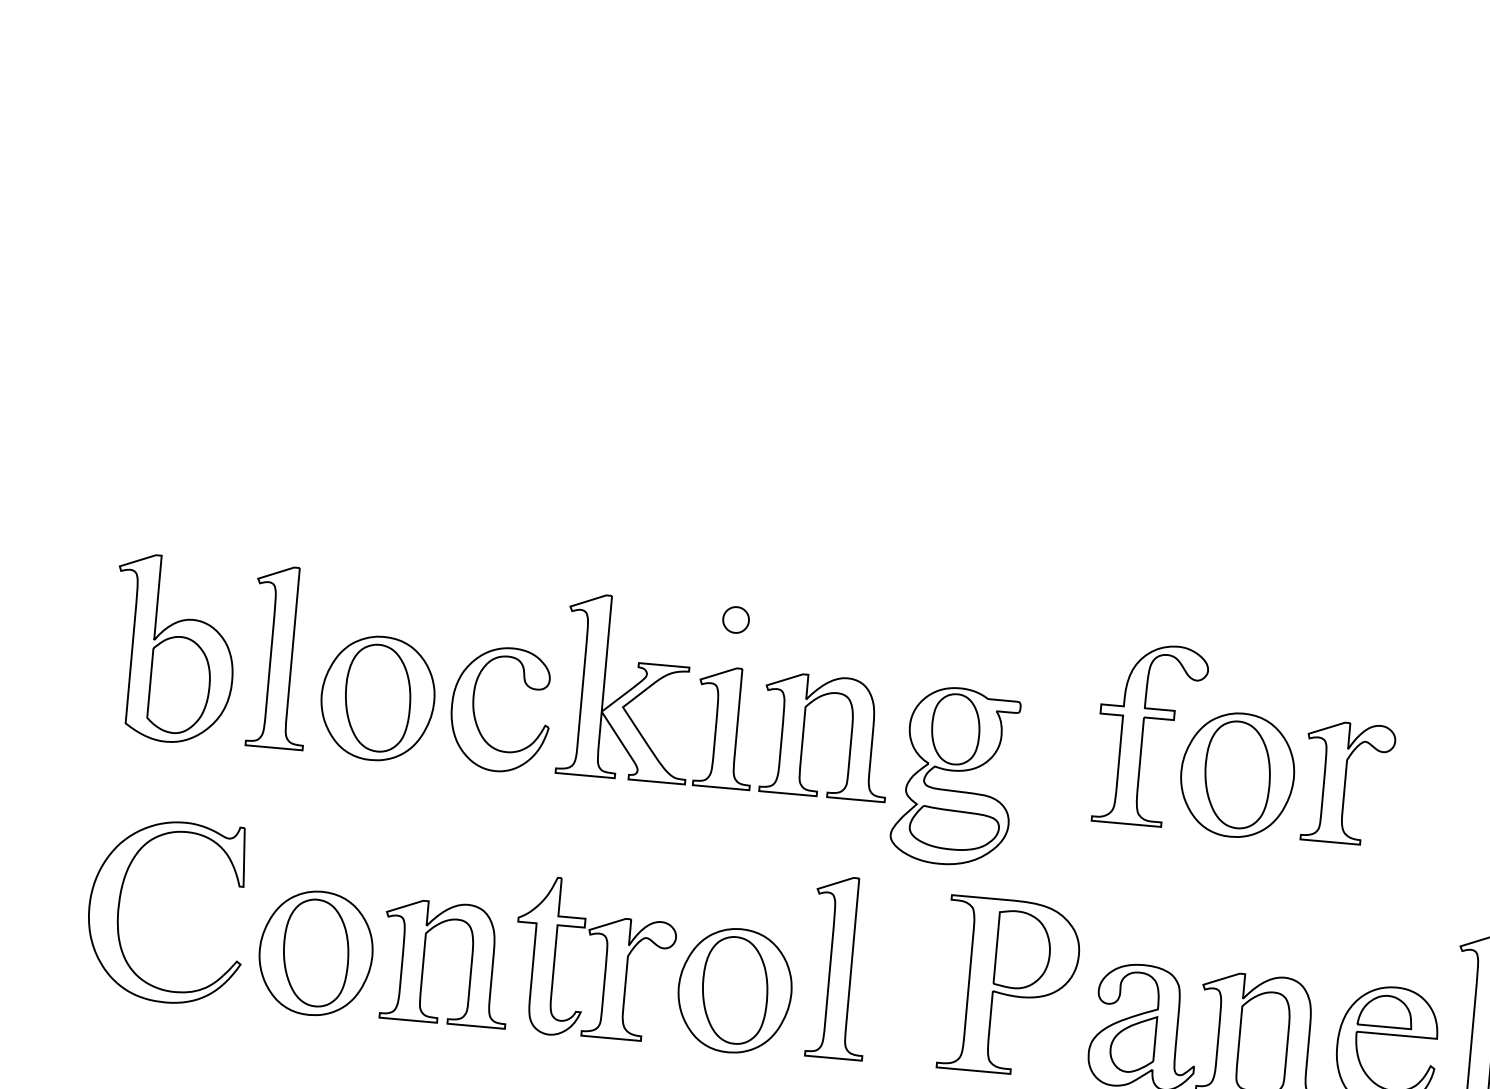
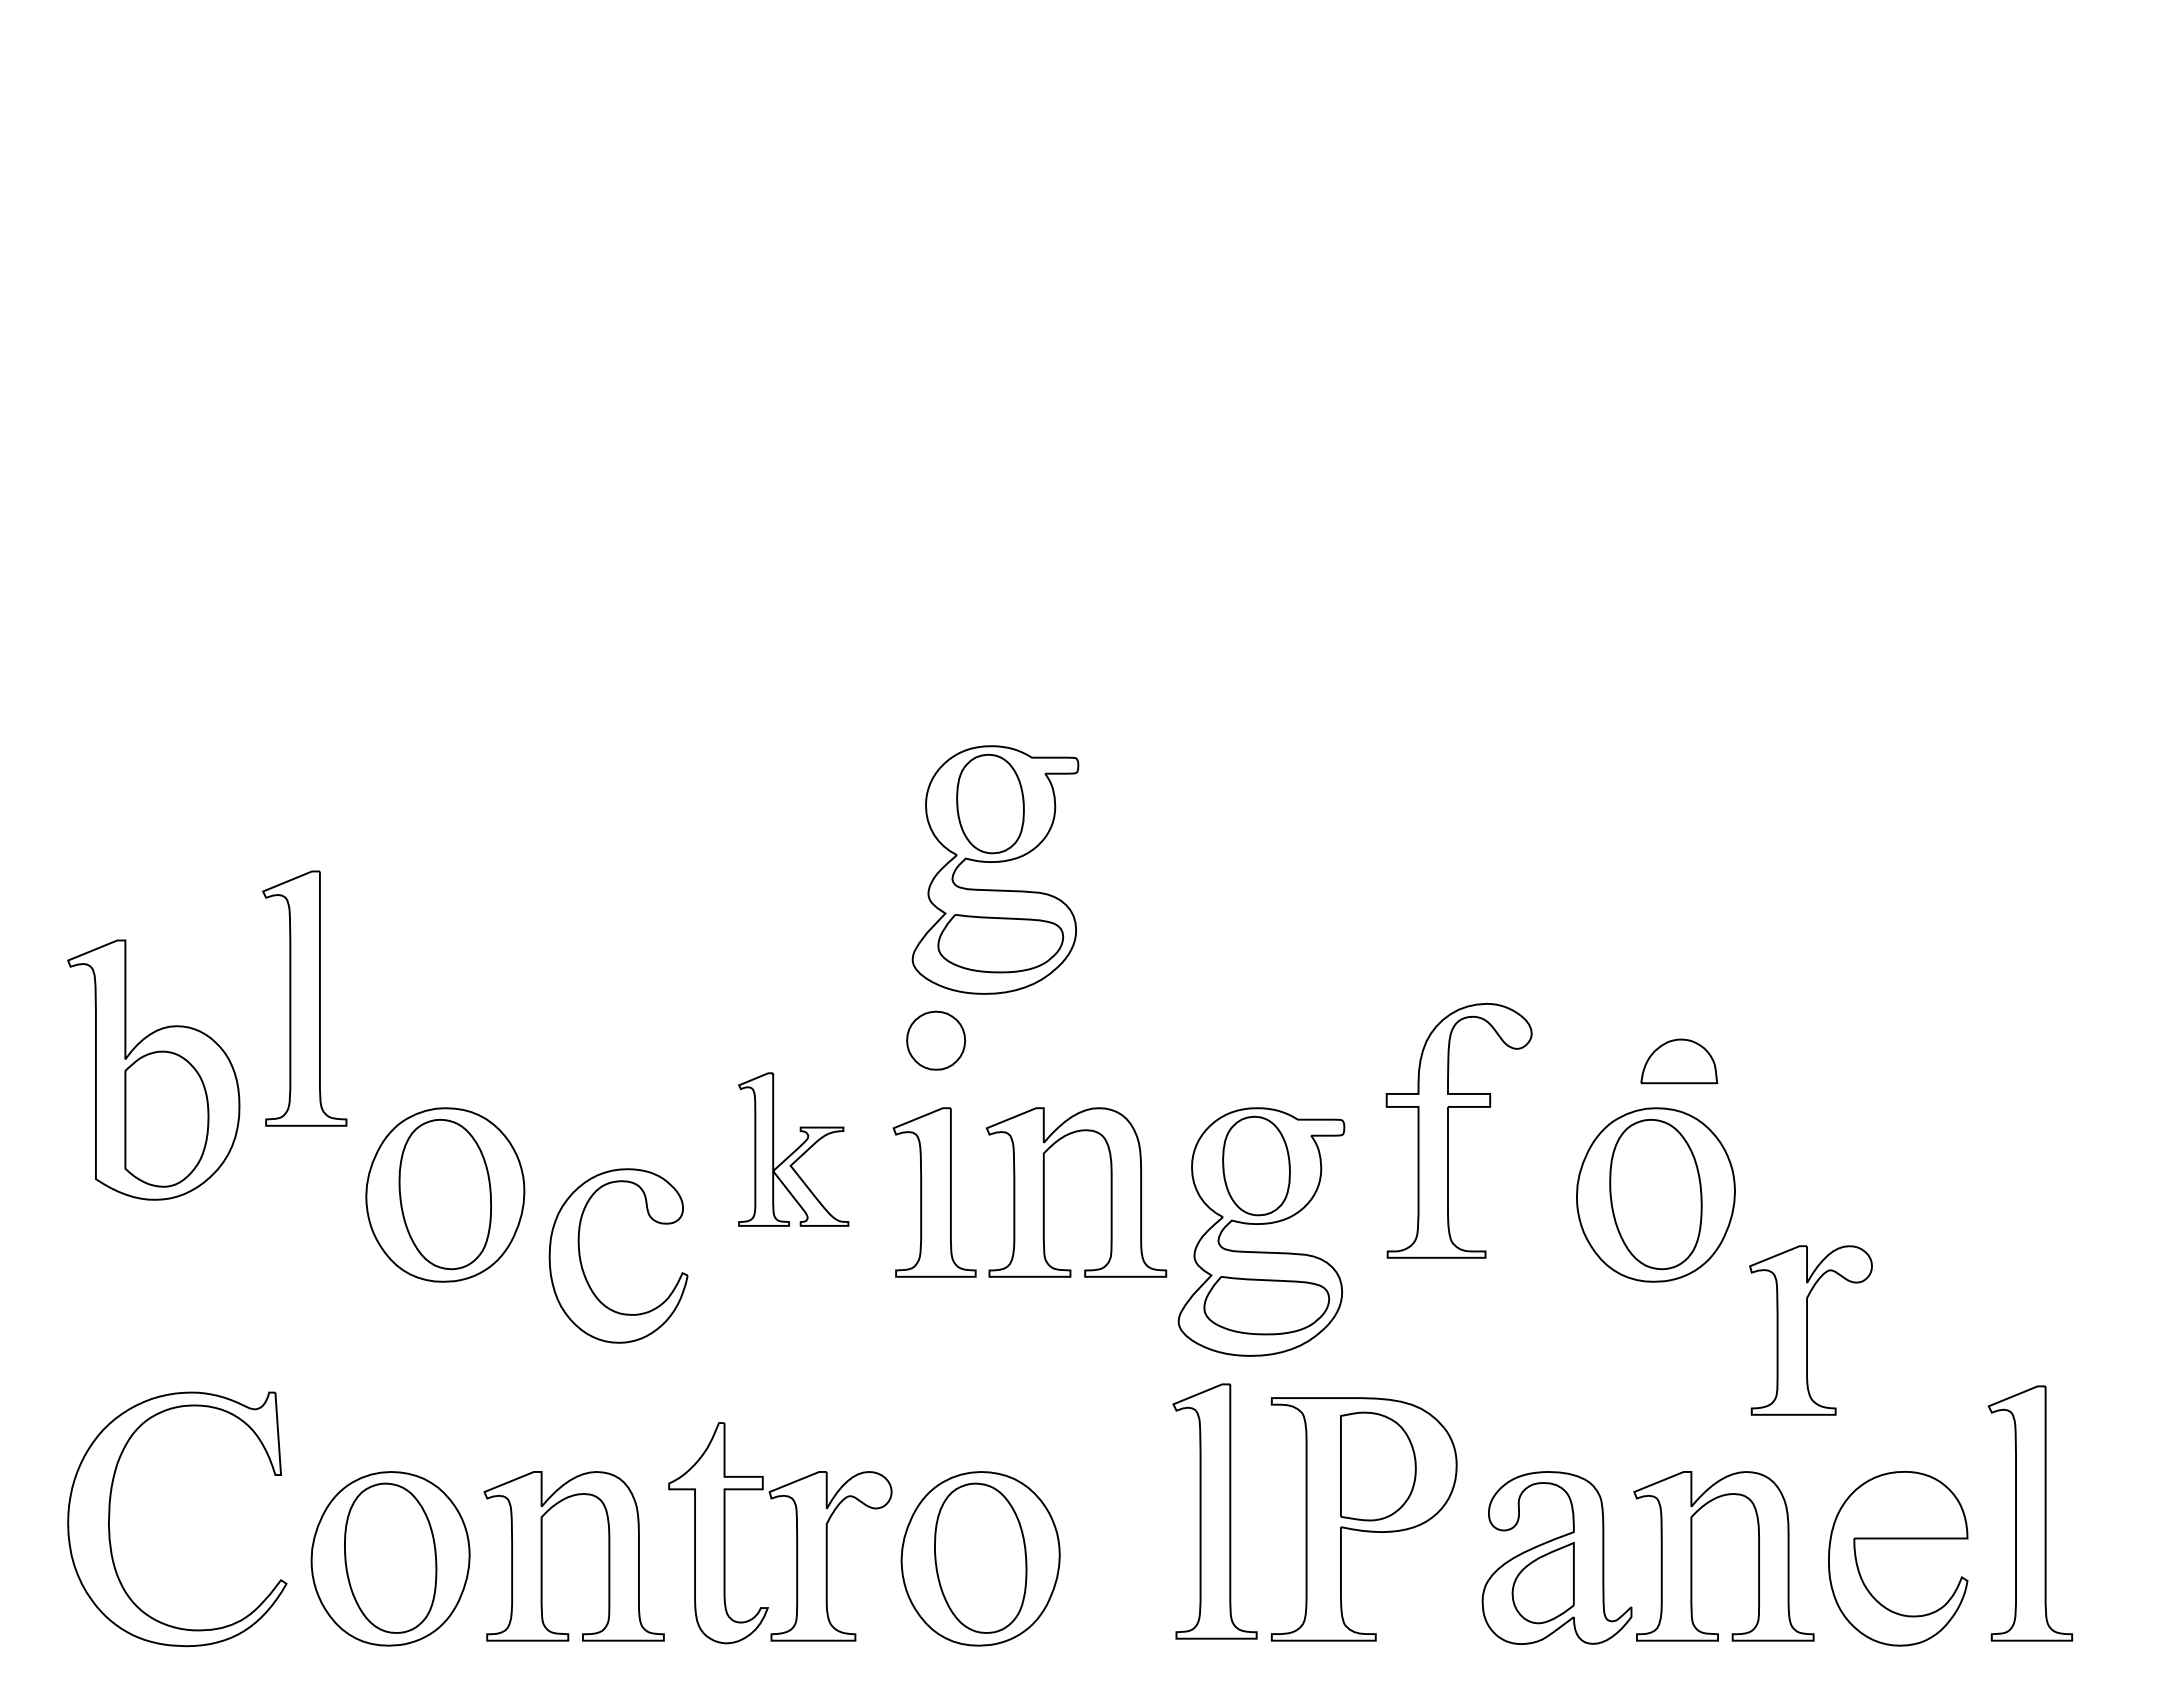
part: (789, 497) -> (995, 862), added
part: (735, 619) -> (935, 1040), size x1.6
part: (173, 649) -> (153, 1069), moved
part: (280, 657) -> (304, 998), moved
part: (628, 688) -> (793, 1149), size x0.6
part: (474, 713) -> (582, 1264), moved
part: (1142, 734) -> (1448, 1130), moved
part: (1347, 783) -> (1810, 1330), moved
part: (840, 967) -> (1214, 1511), moved
part: (1385, 1011) -> (1679, 1061), moved

